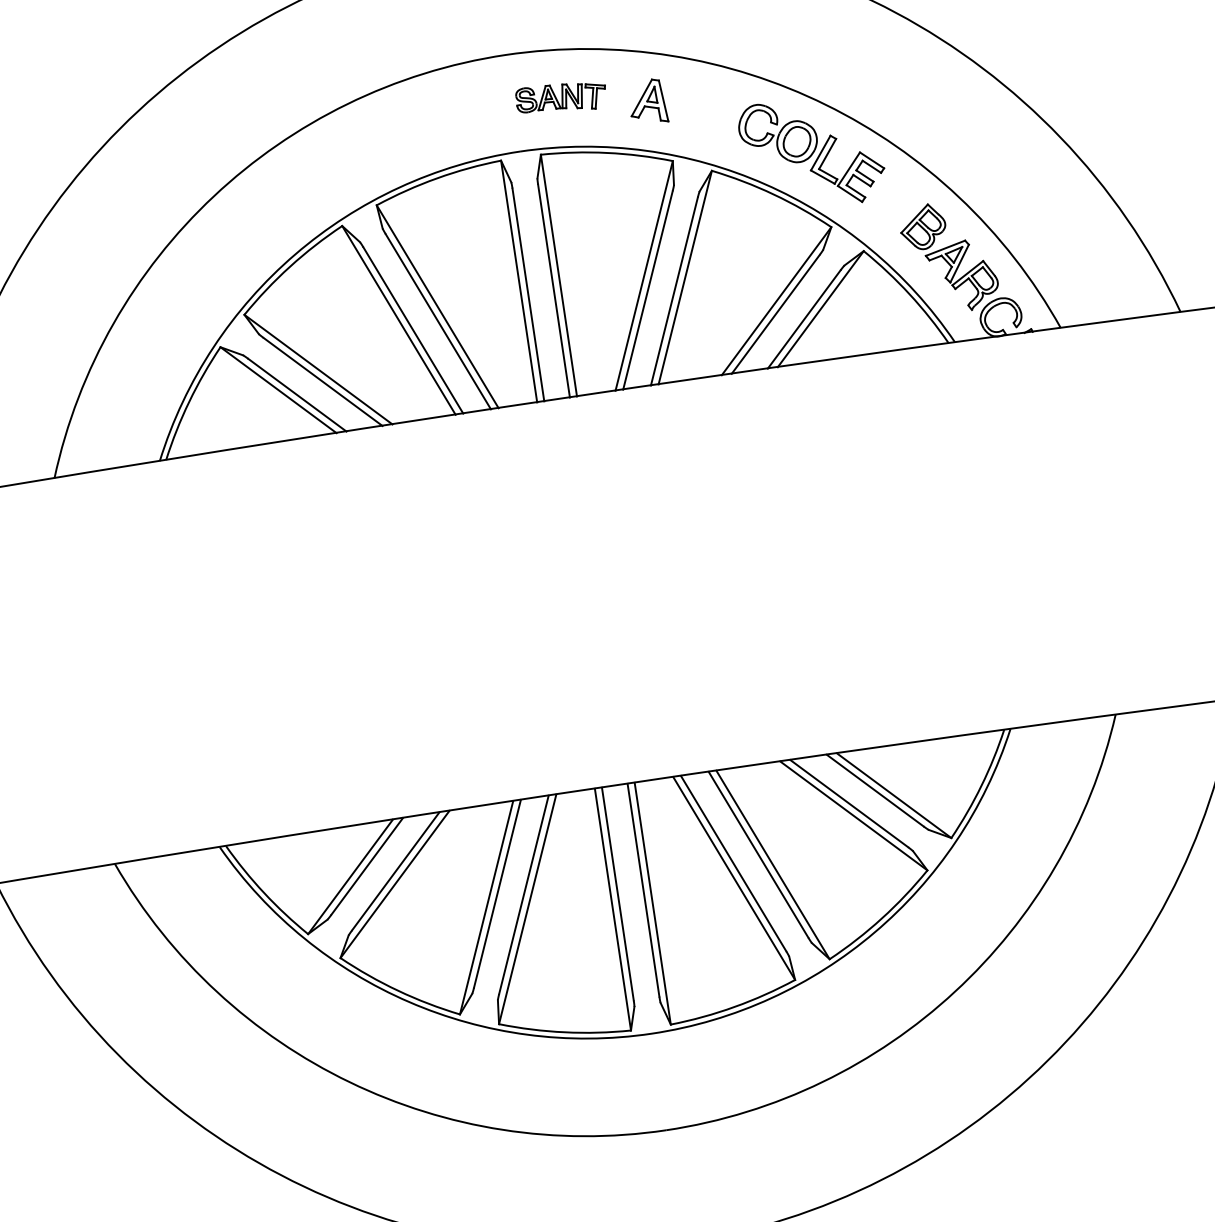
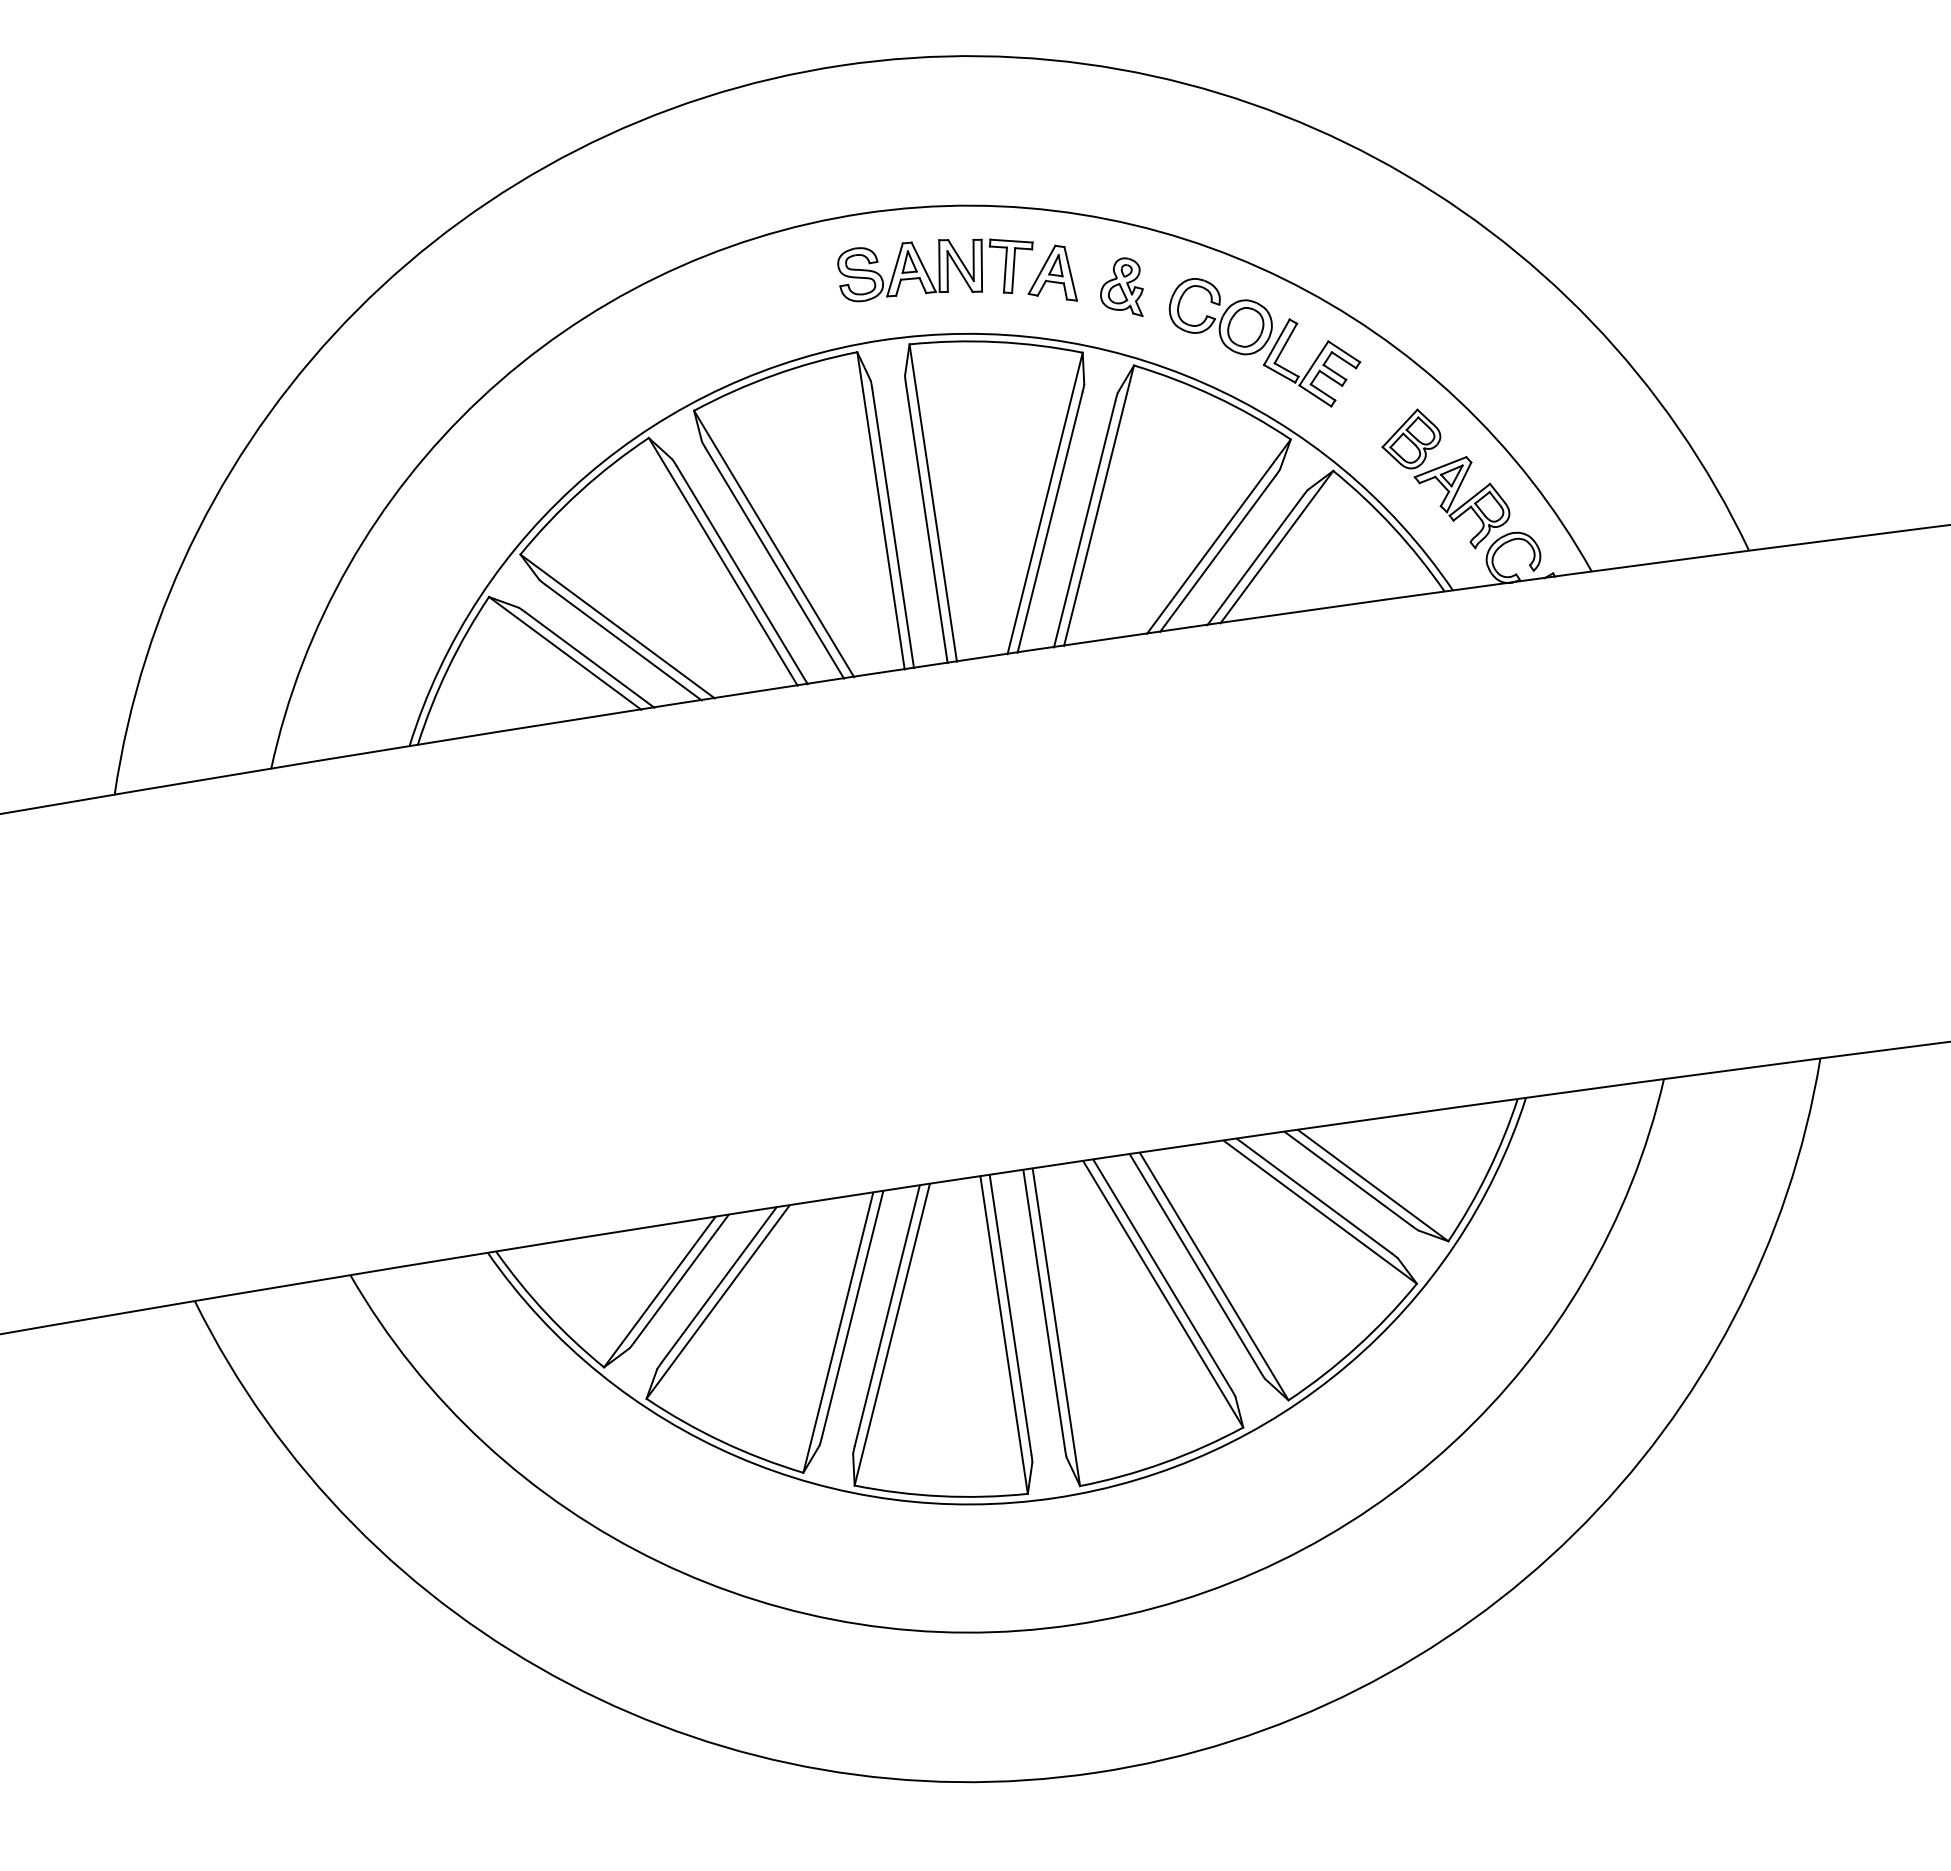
part: (560, 98) -> (935, 270), size x1.67
part: (702, 110) -> (1121, 286), added

